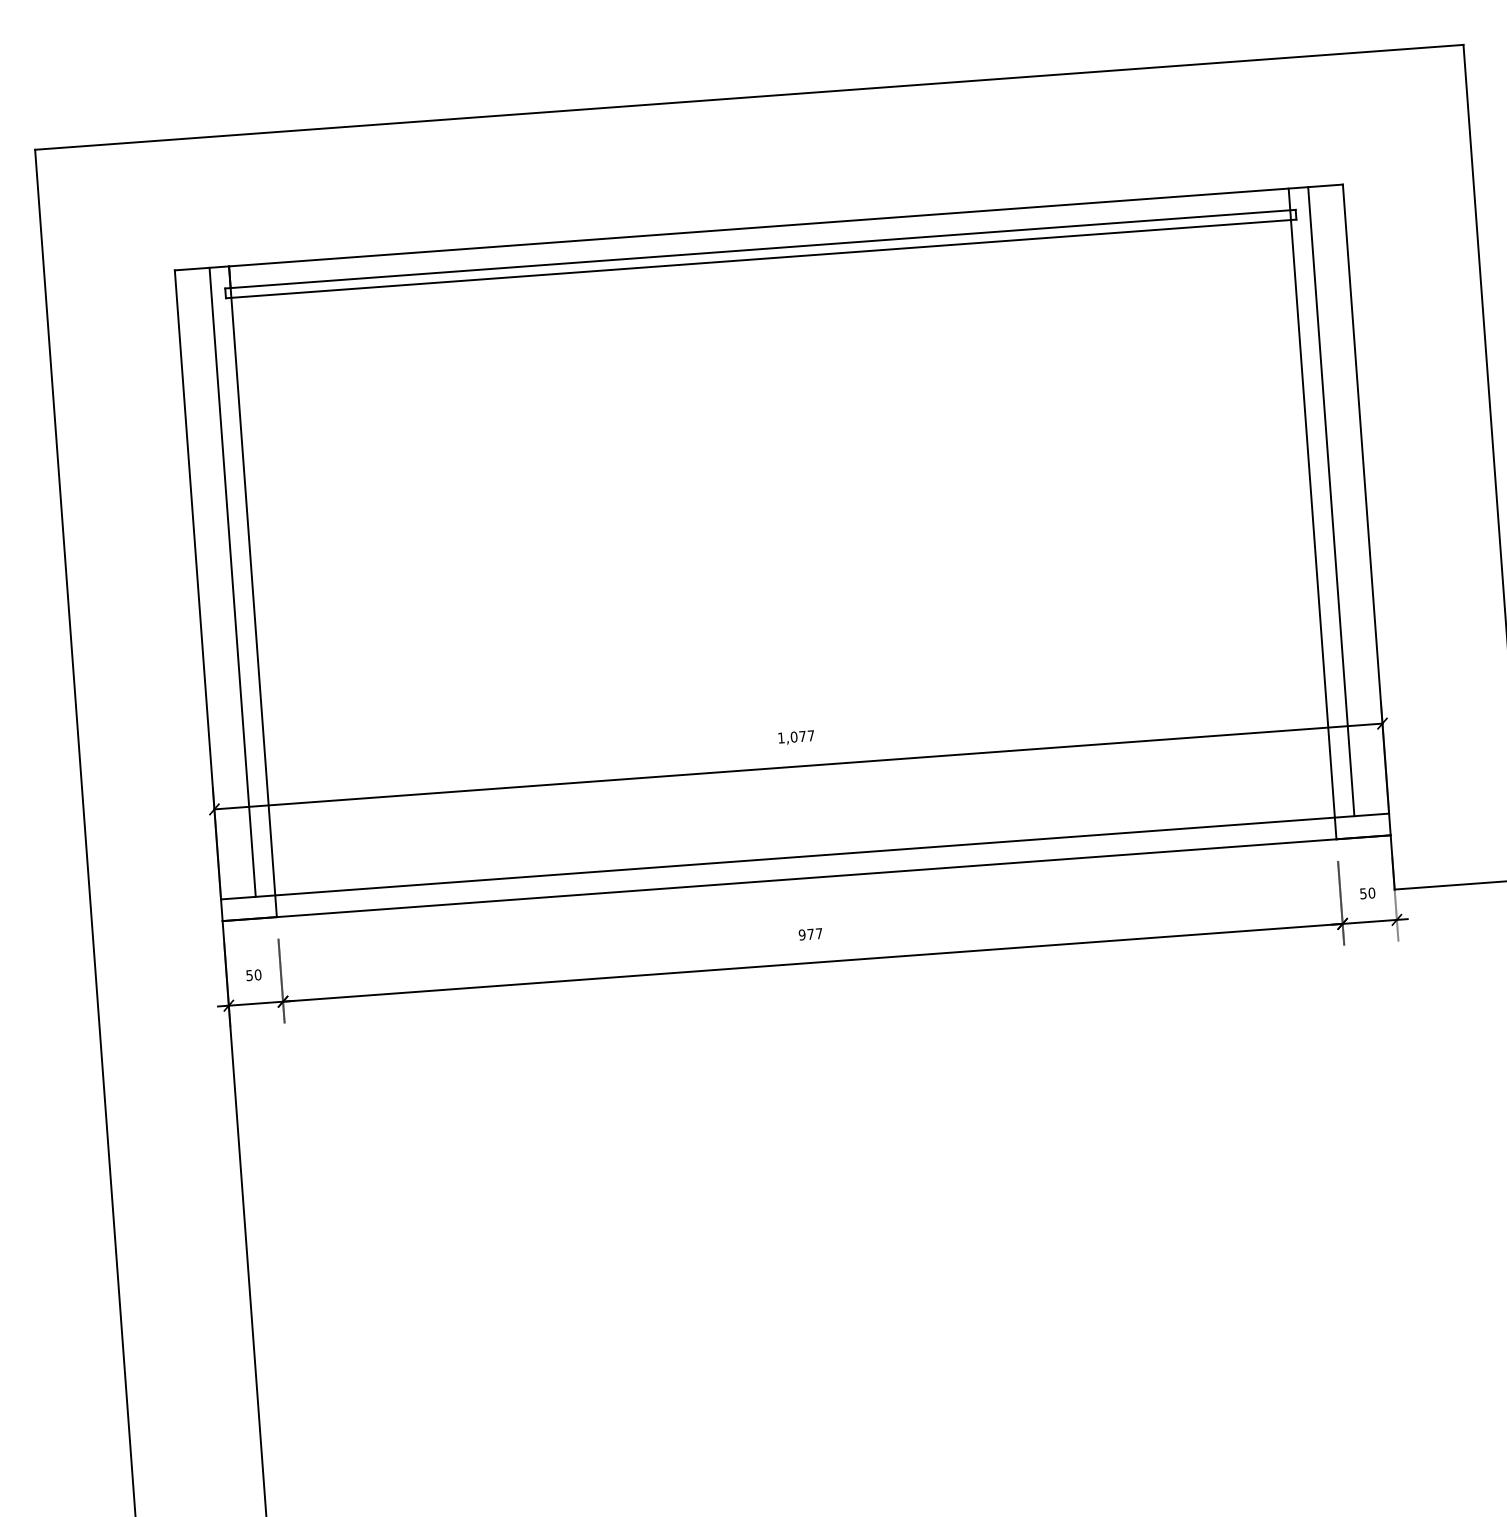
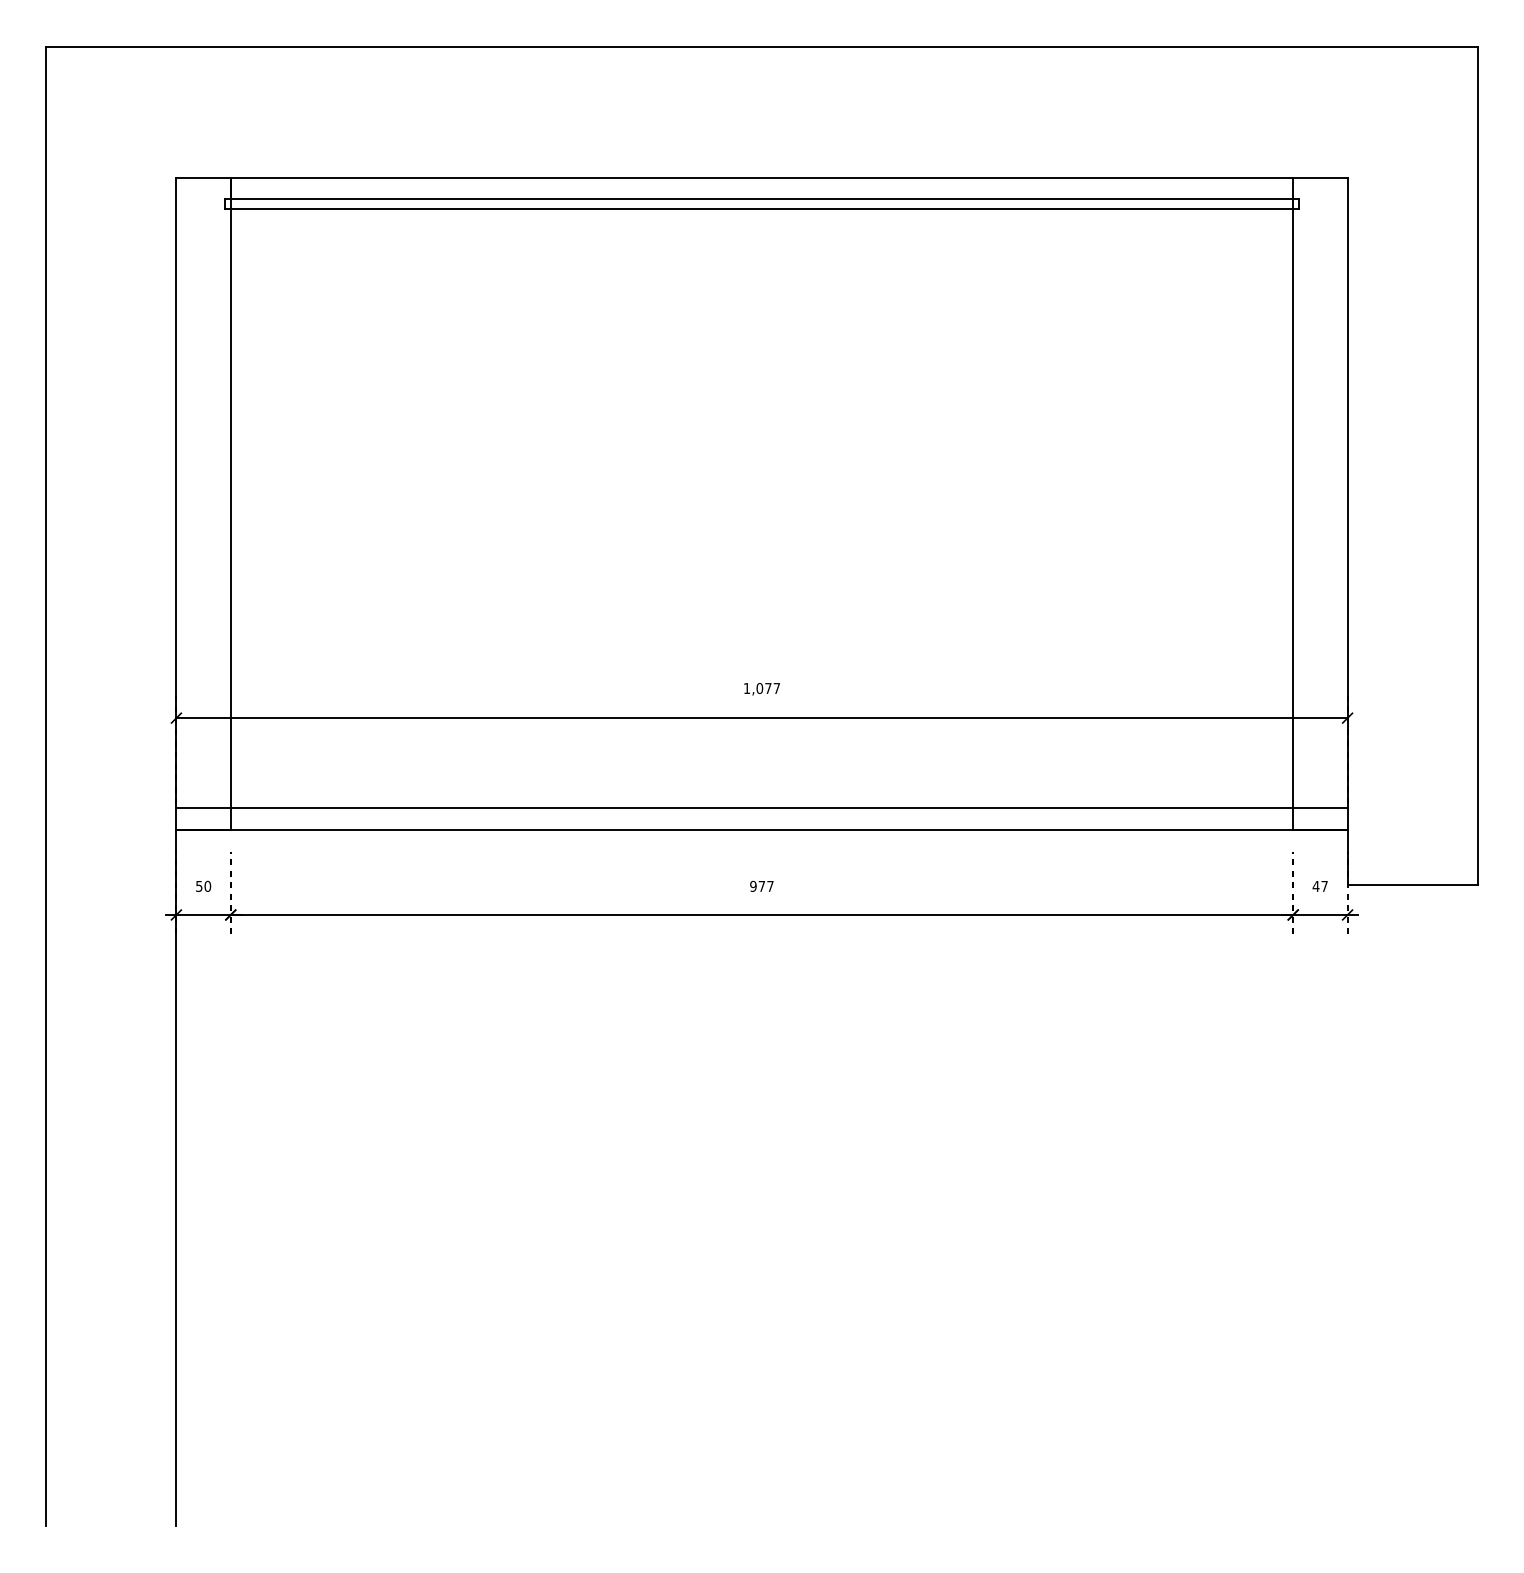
line: (1330, 501) -> (1312, 492), removed
line: (232, 581) -> (211, 492), removed
text: (1366, 892) -> (1319, 885), 50 -> 47

